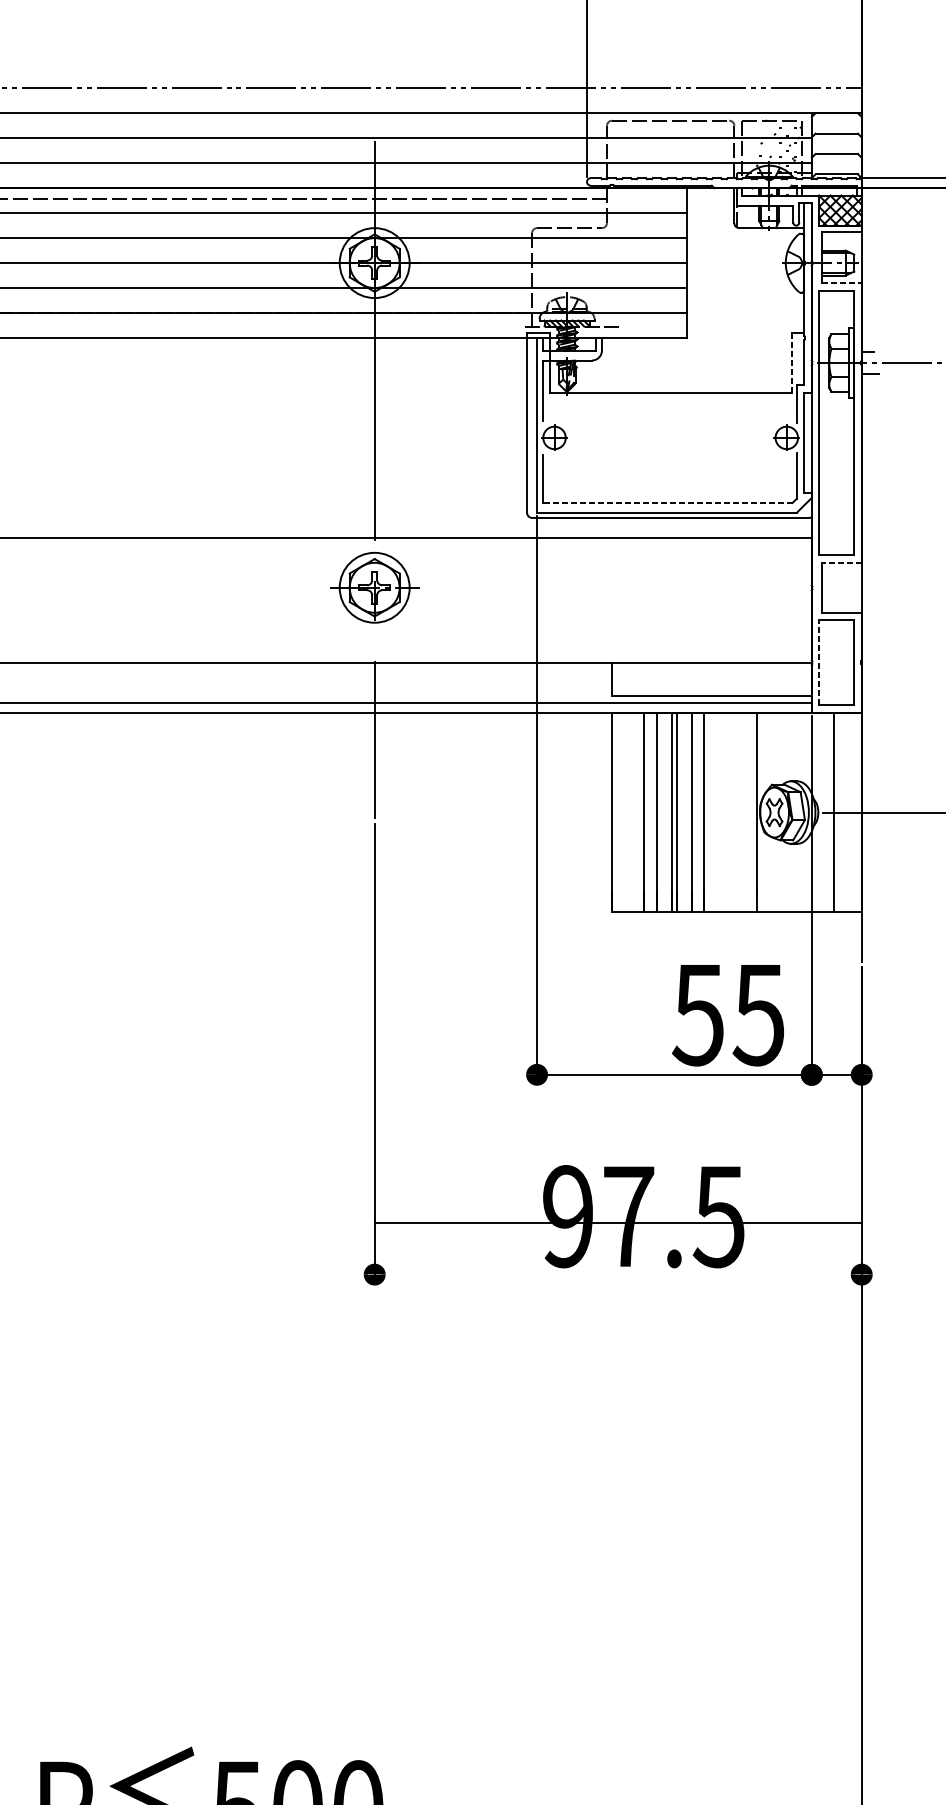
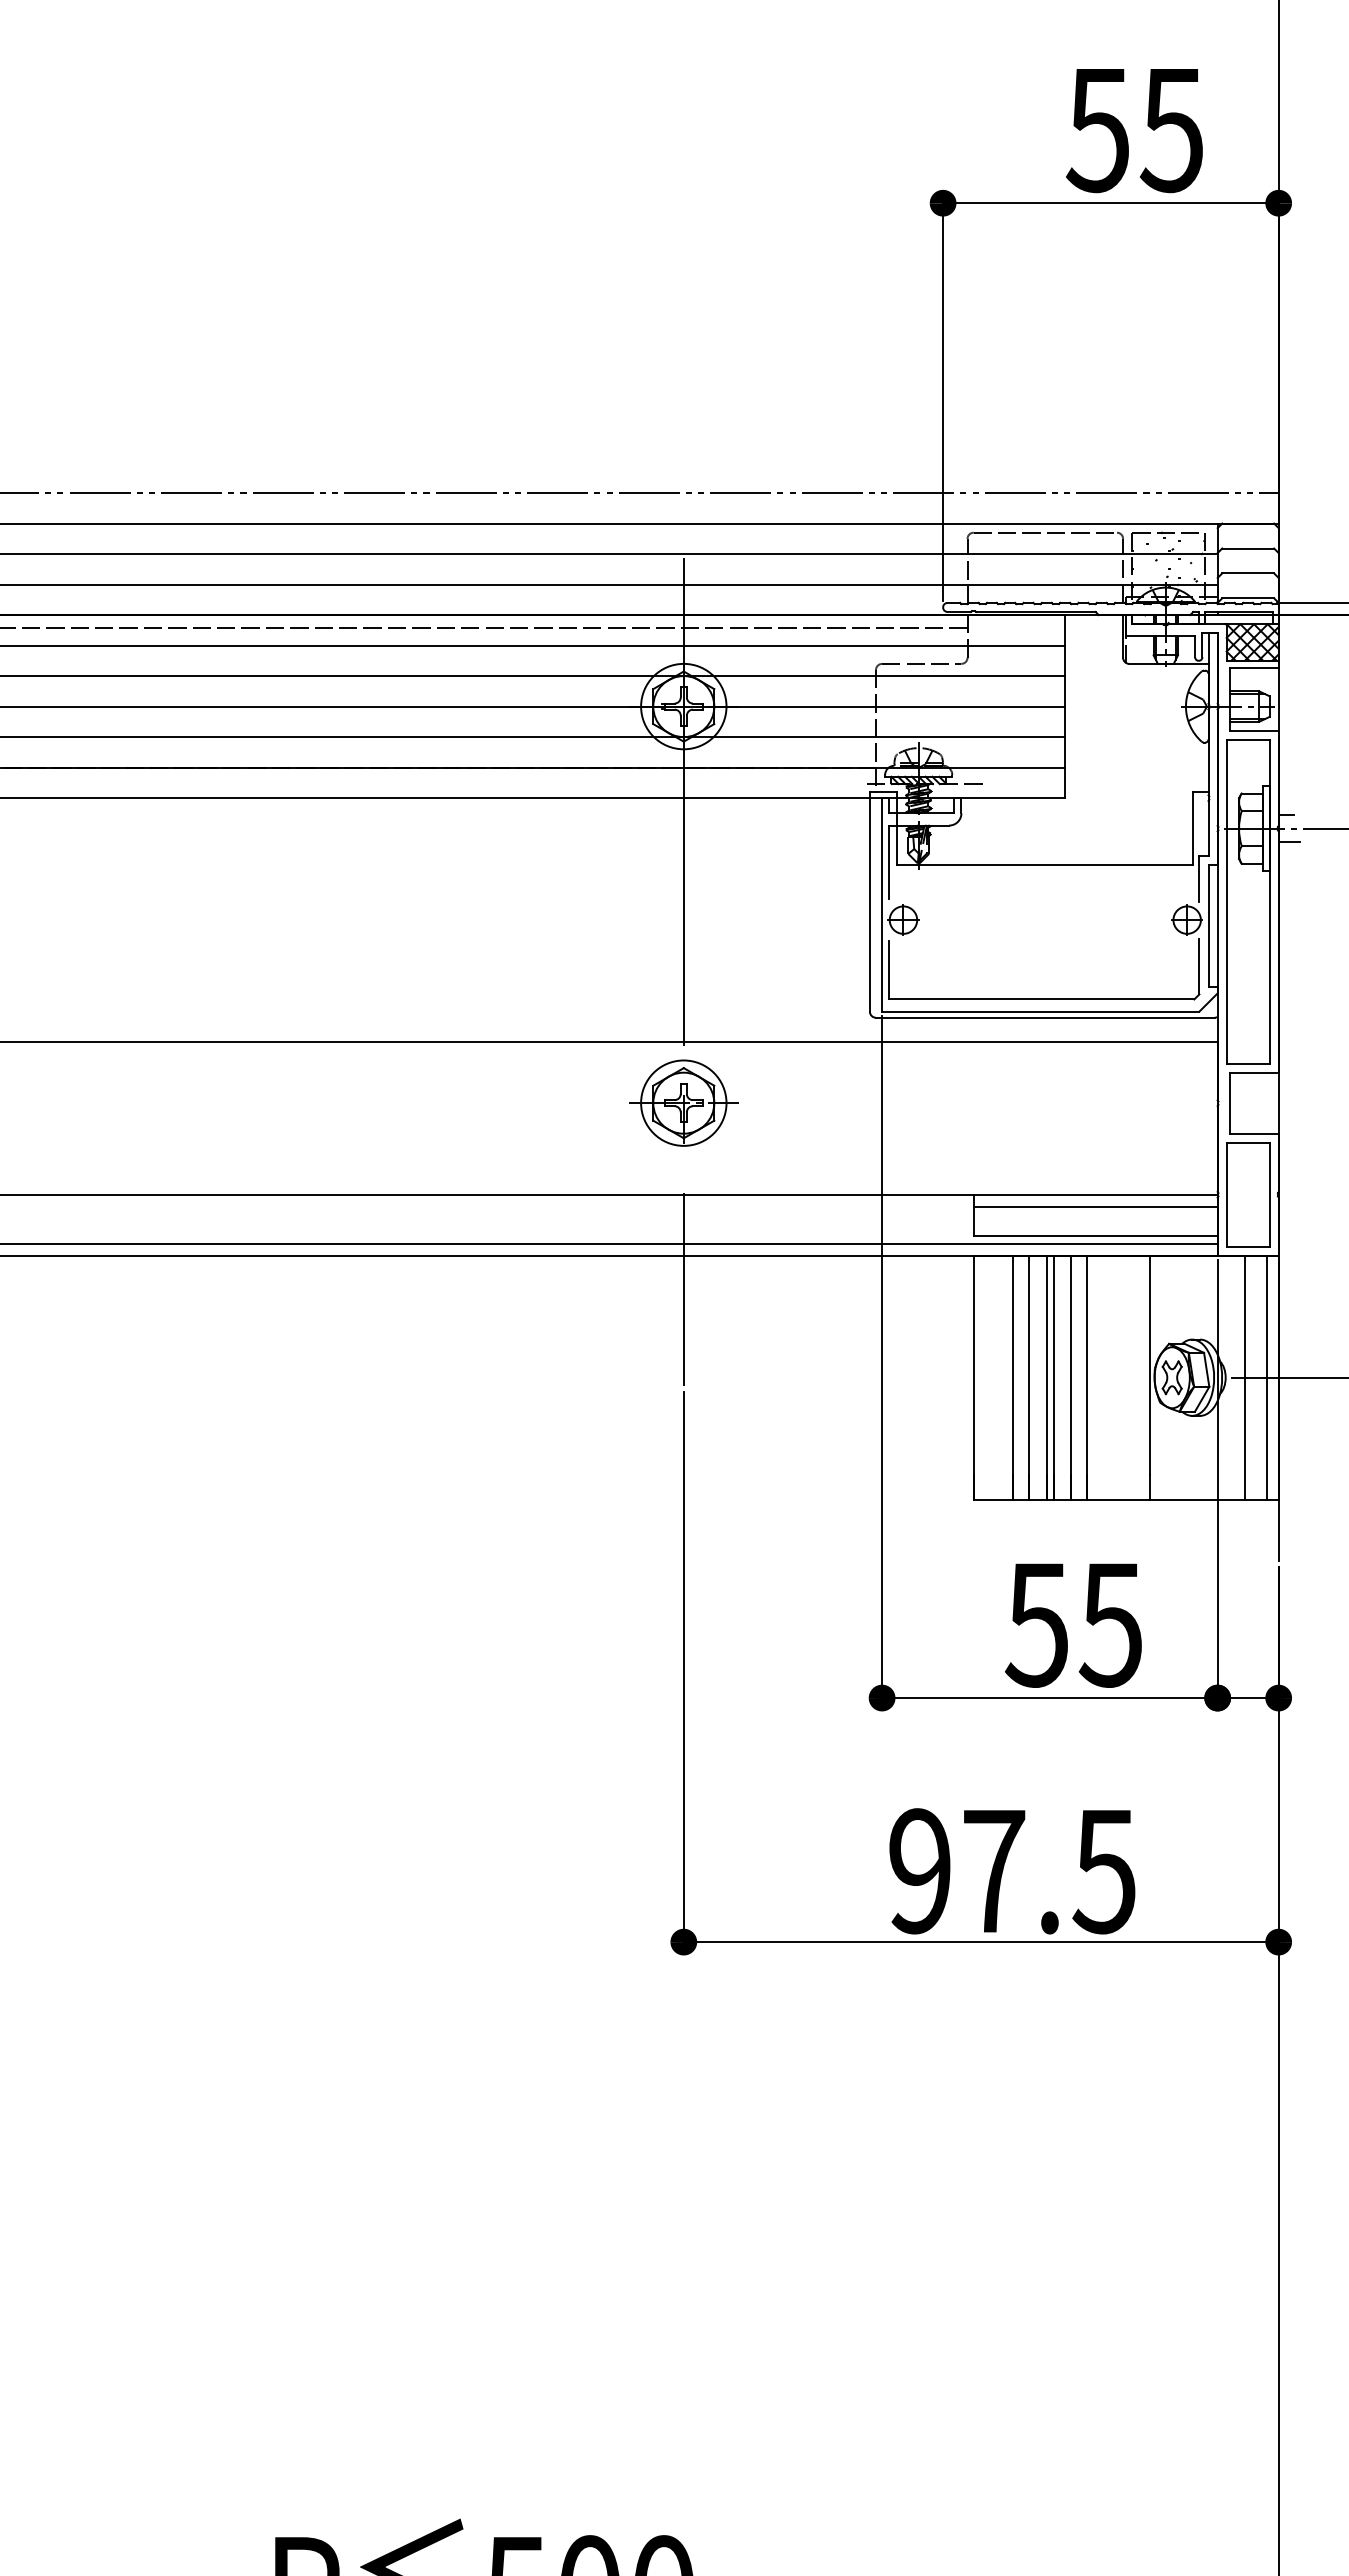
line: (841, 283) -> (1254, 731), dashed -> solid
line: (791, 362) -> (1193, 828), dashed -> solid
line: (667, 502) -> (1041, 999), dashed -> solid
line: (841, 562) -> (1253, 1072), dashed -> solid
line: (819, 662) -> (1226, 1194), dashed -> solid
line: (711, 672) -> (1095, 1206), added
line: (851, 812) -> (1266, 1377), added
text: (728, 1015) -> (1073, 1625), moved
line: (617, 1223) -> (980, 1942), moved

